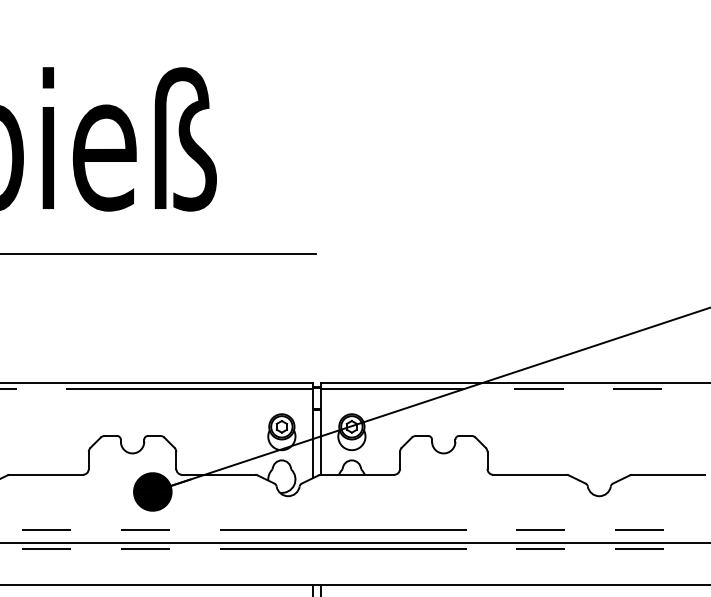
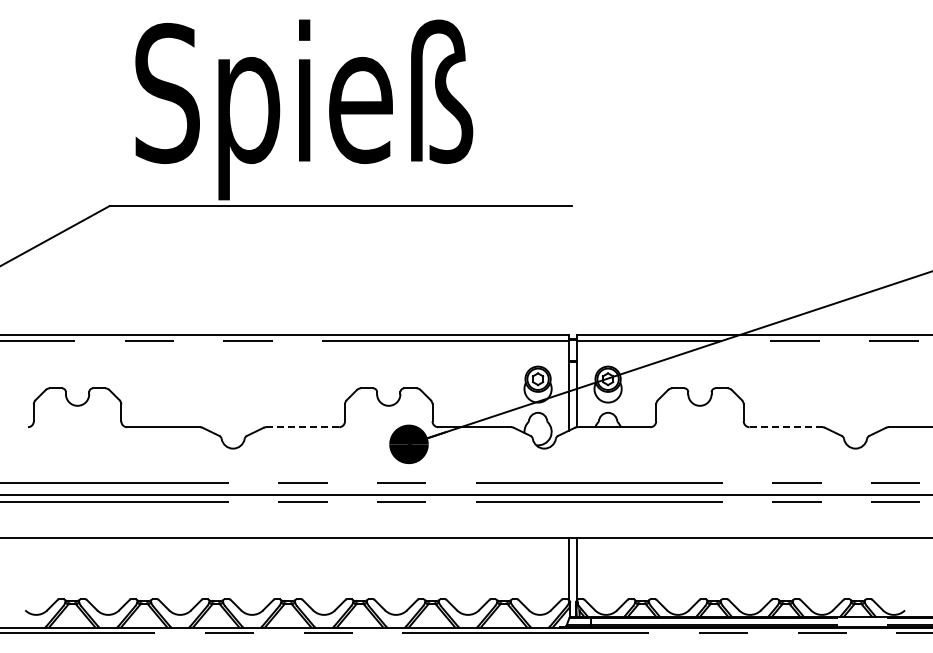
line: (47, 475) -> (303, 427), solid -> dashed
line: (530, 475) -> (786, 427), solid -> dashed

